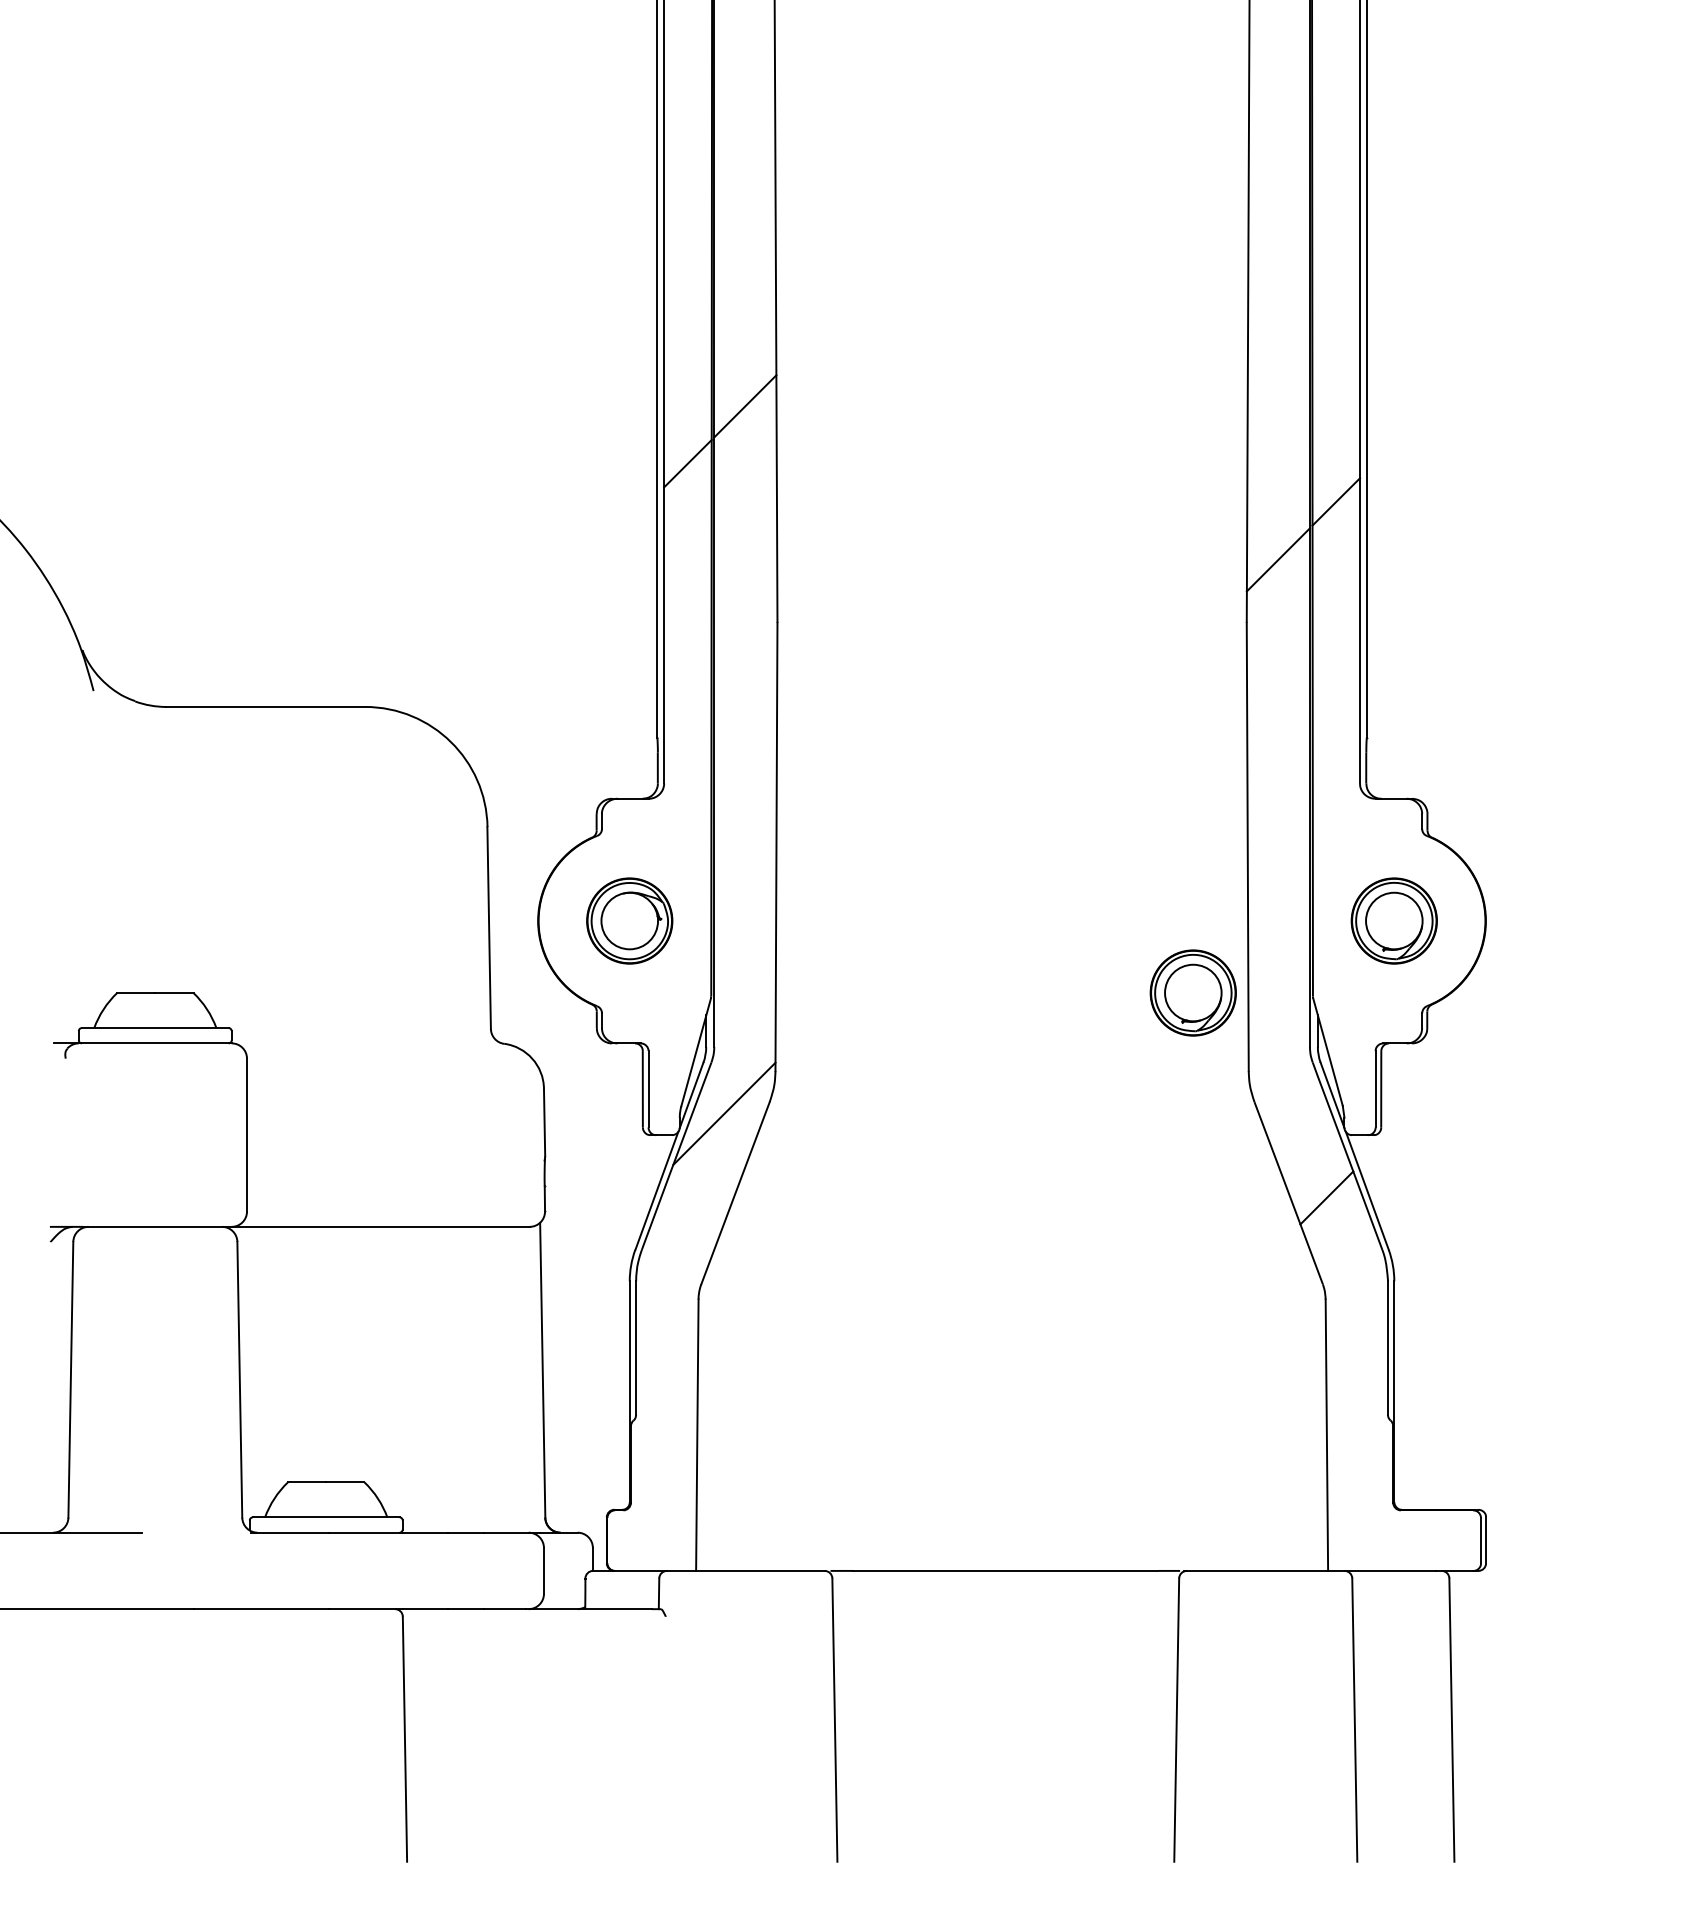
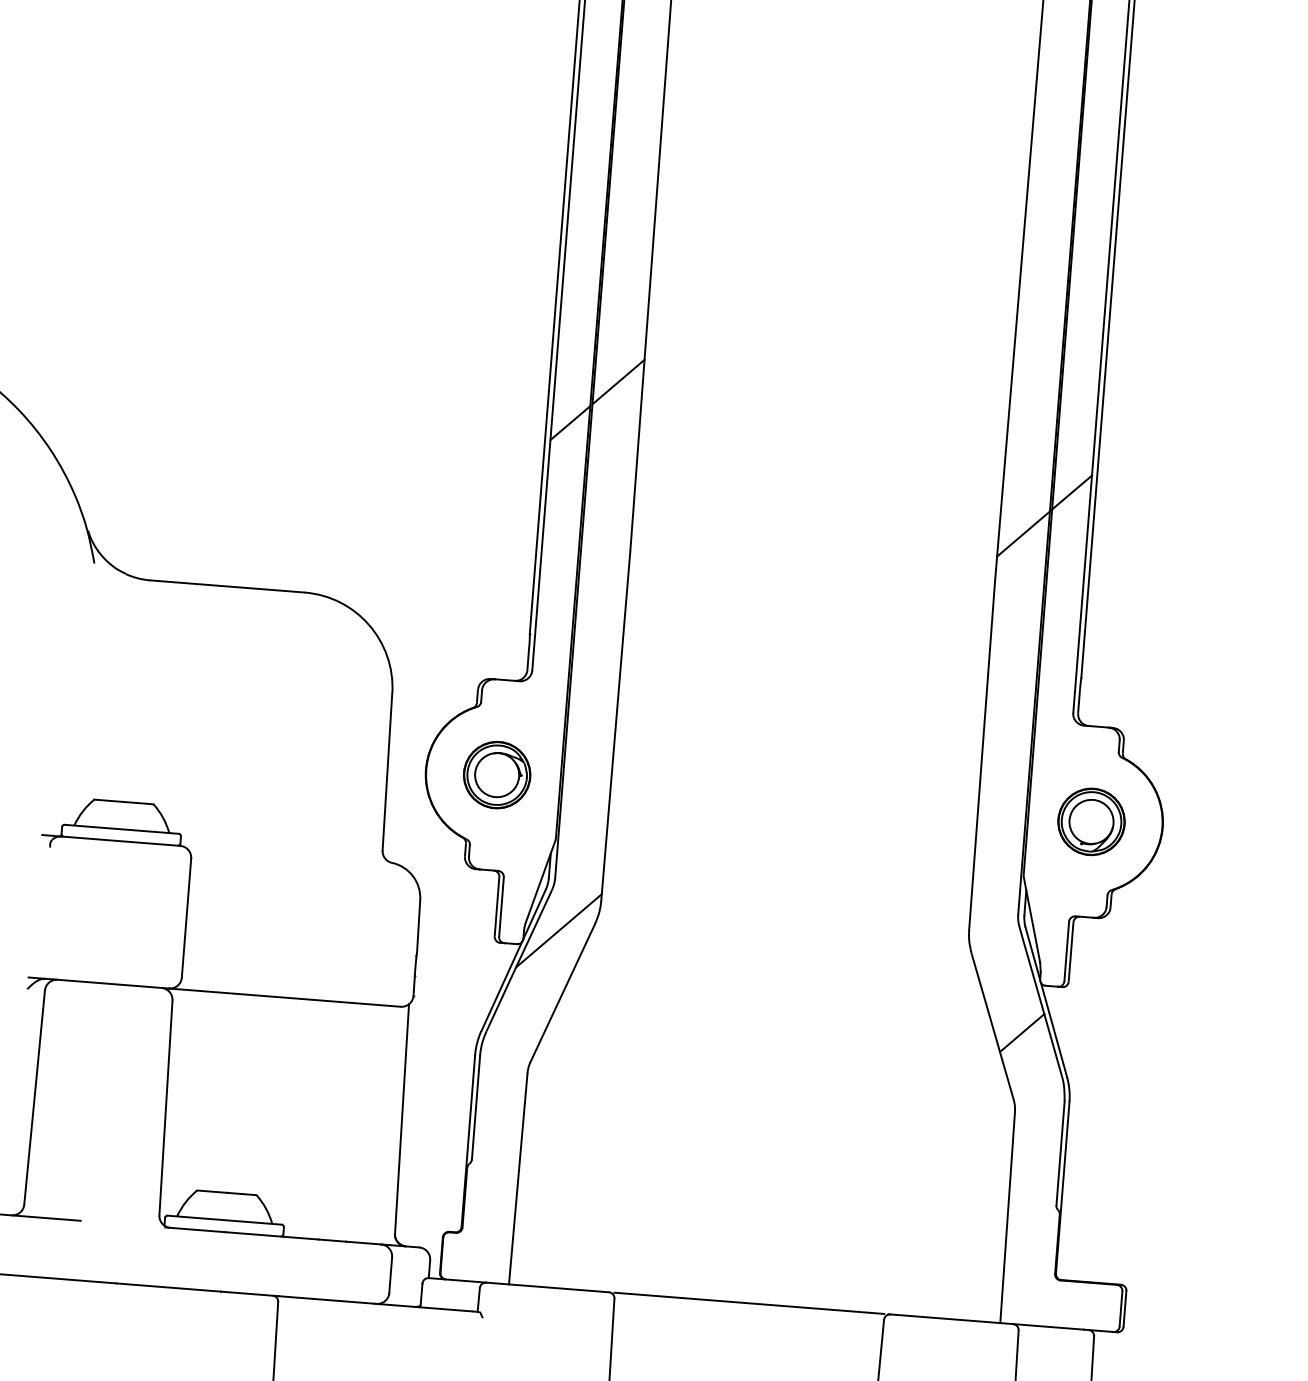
part: (1192, 992) -> (930, 865), removed

